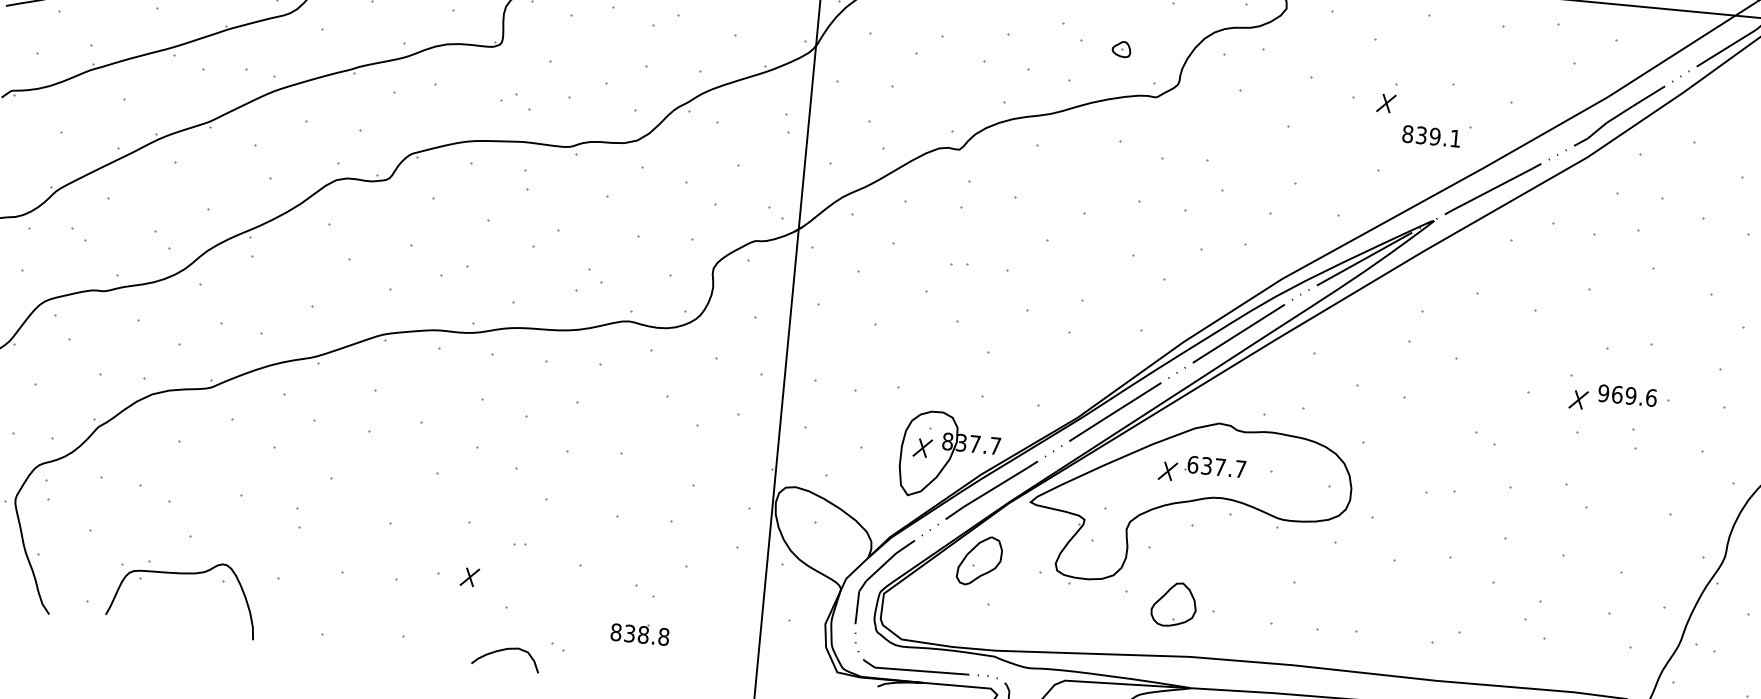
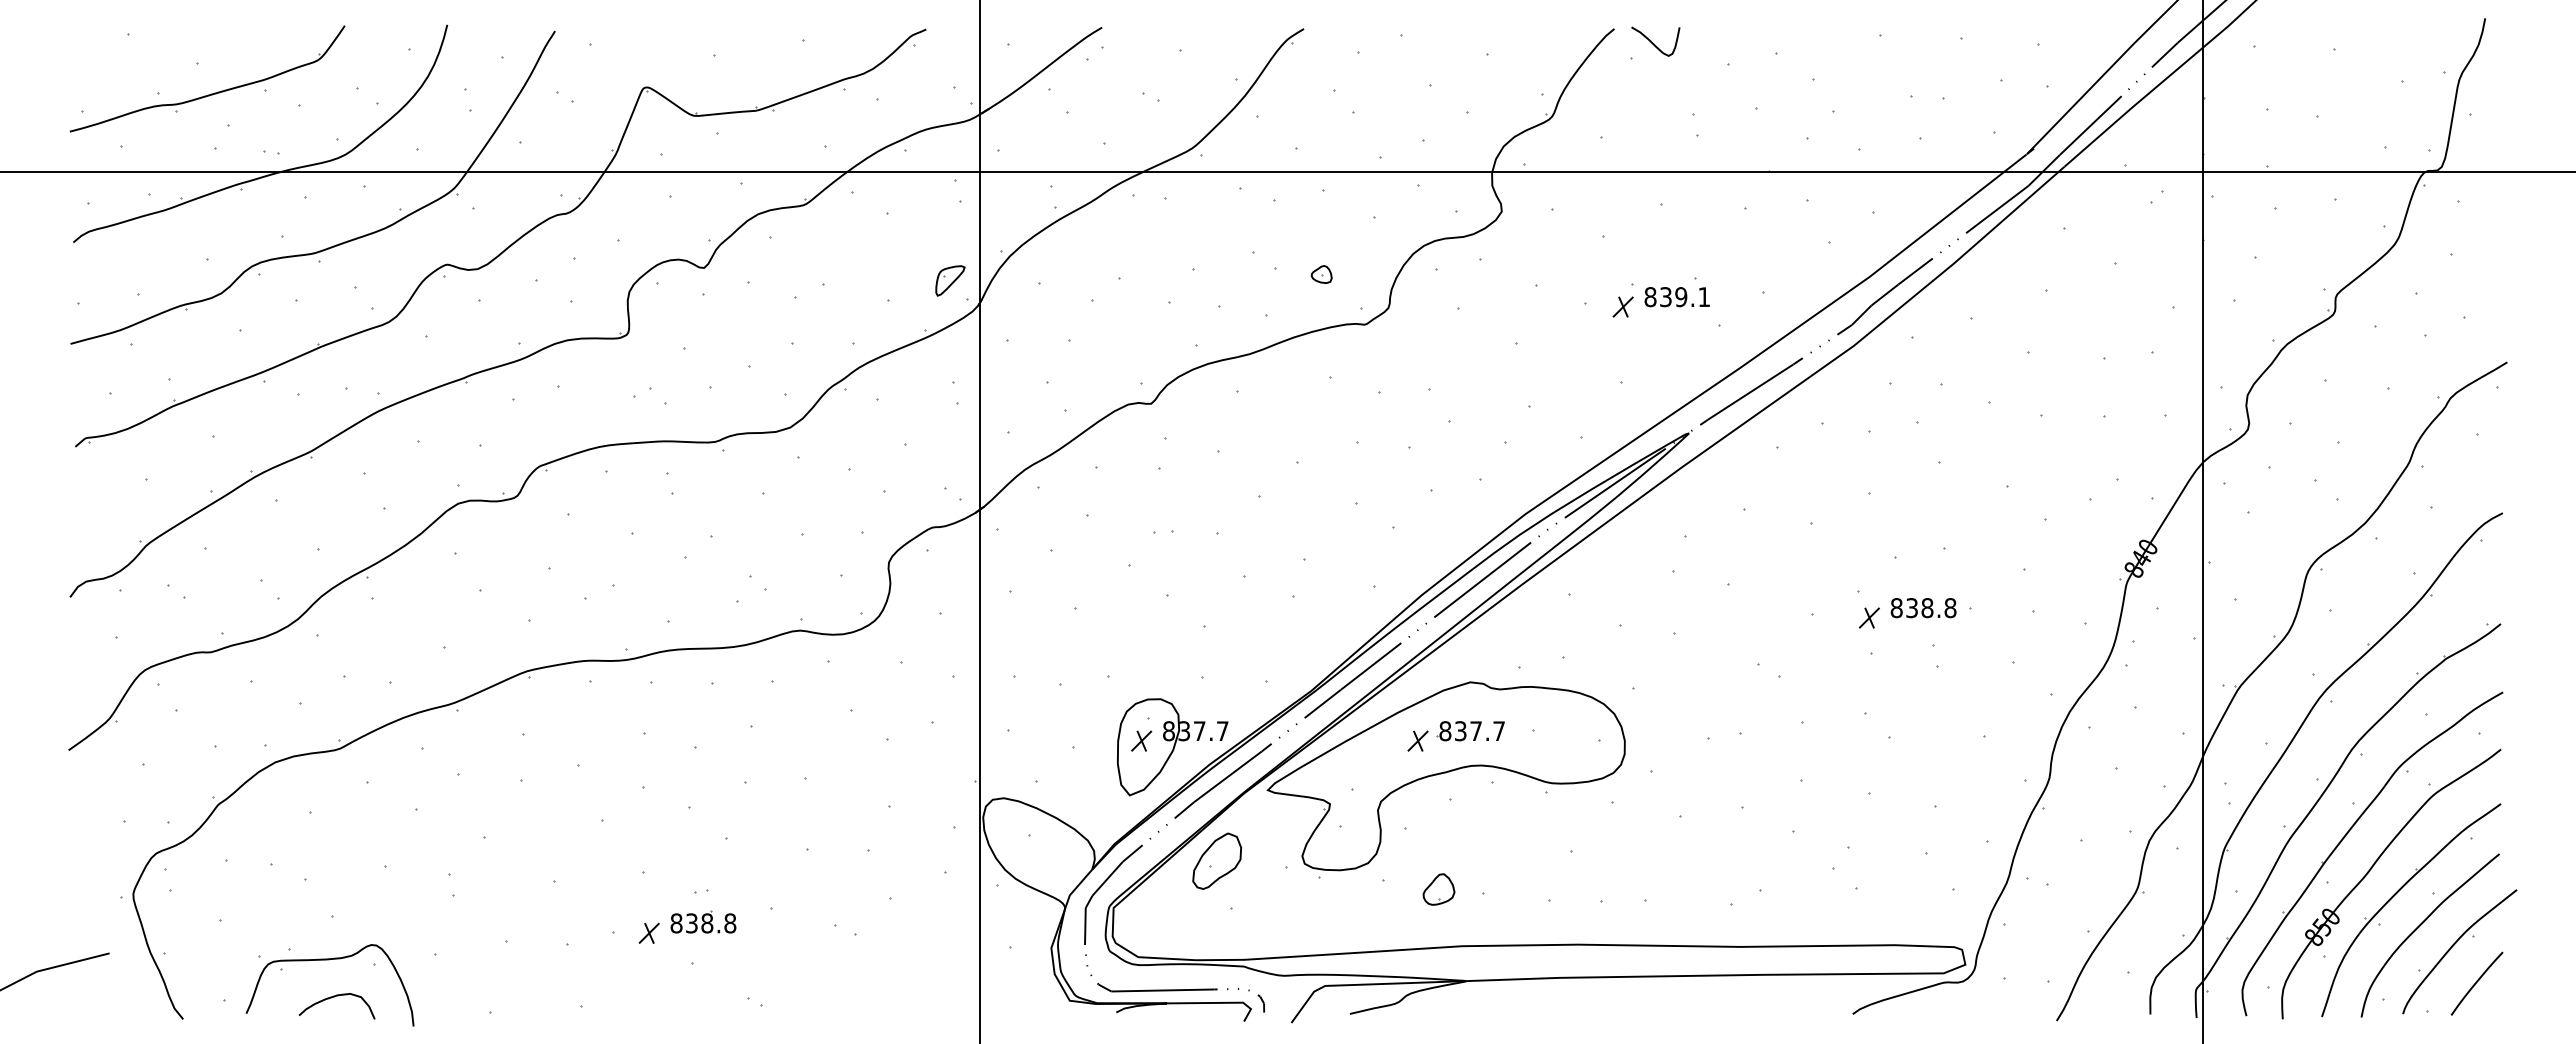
part: (791, 23) -> (950, 280), added
text: (1430, 136) -> (1676, 297), moved
text: (1627, 396) -> (1923, 608), 969.6 -> 838.8
text: (1193, 465) -> (1445, 731), 637.7 -> 837.7
part: (1173, 604) -> (1438, 889), size x0.62
part: (640, 632) -> (703, 921), moved
curve: (504, 650) -> (334, 997), moved

